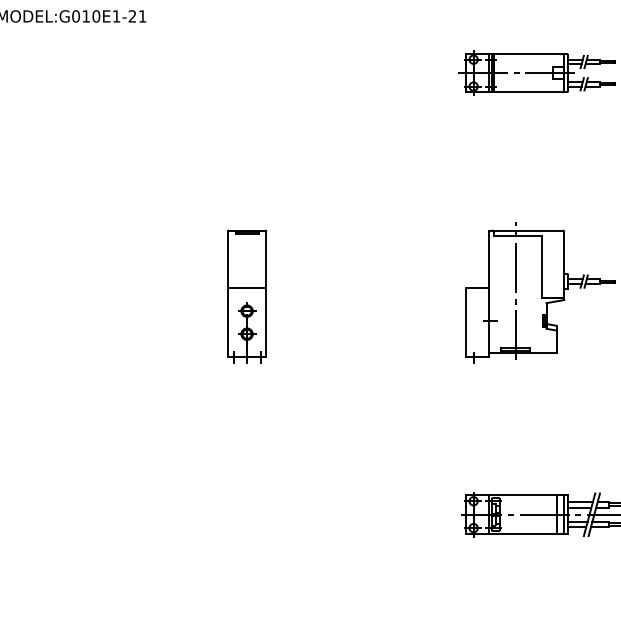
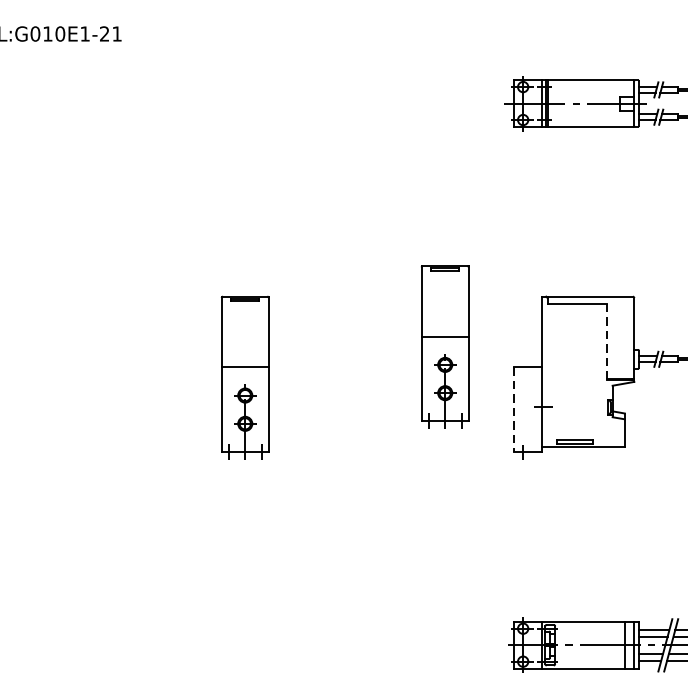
line: (541, 267) -> (606, 341), solid -> dashed
part: (410, 271) -> (445, 346), added
line: (515, 291) -> (574, 371), removed
line: (465, 322) -> (513, 409), solid -> dashed

